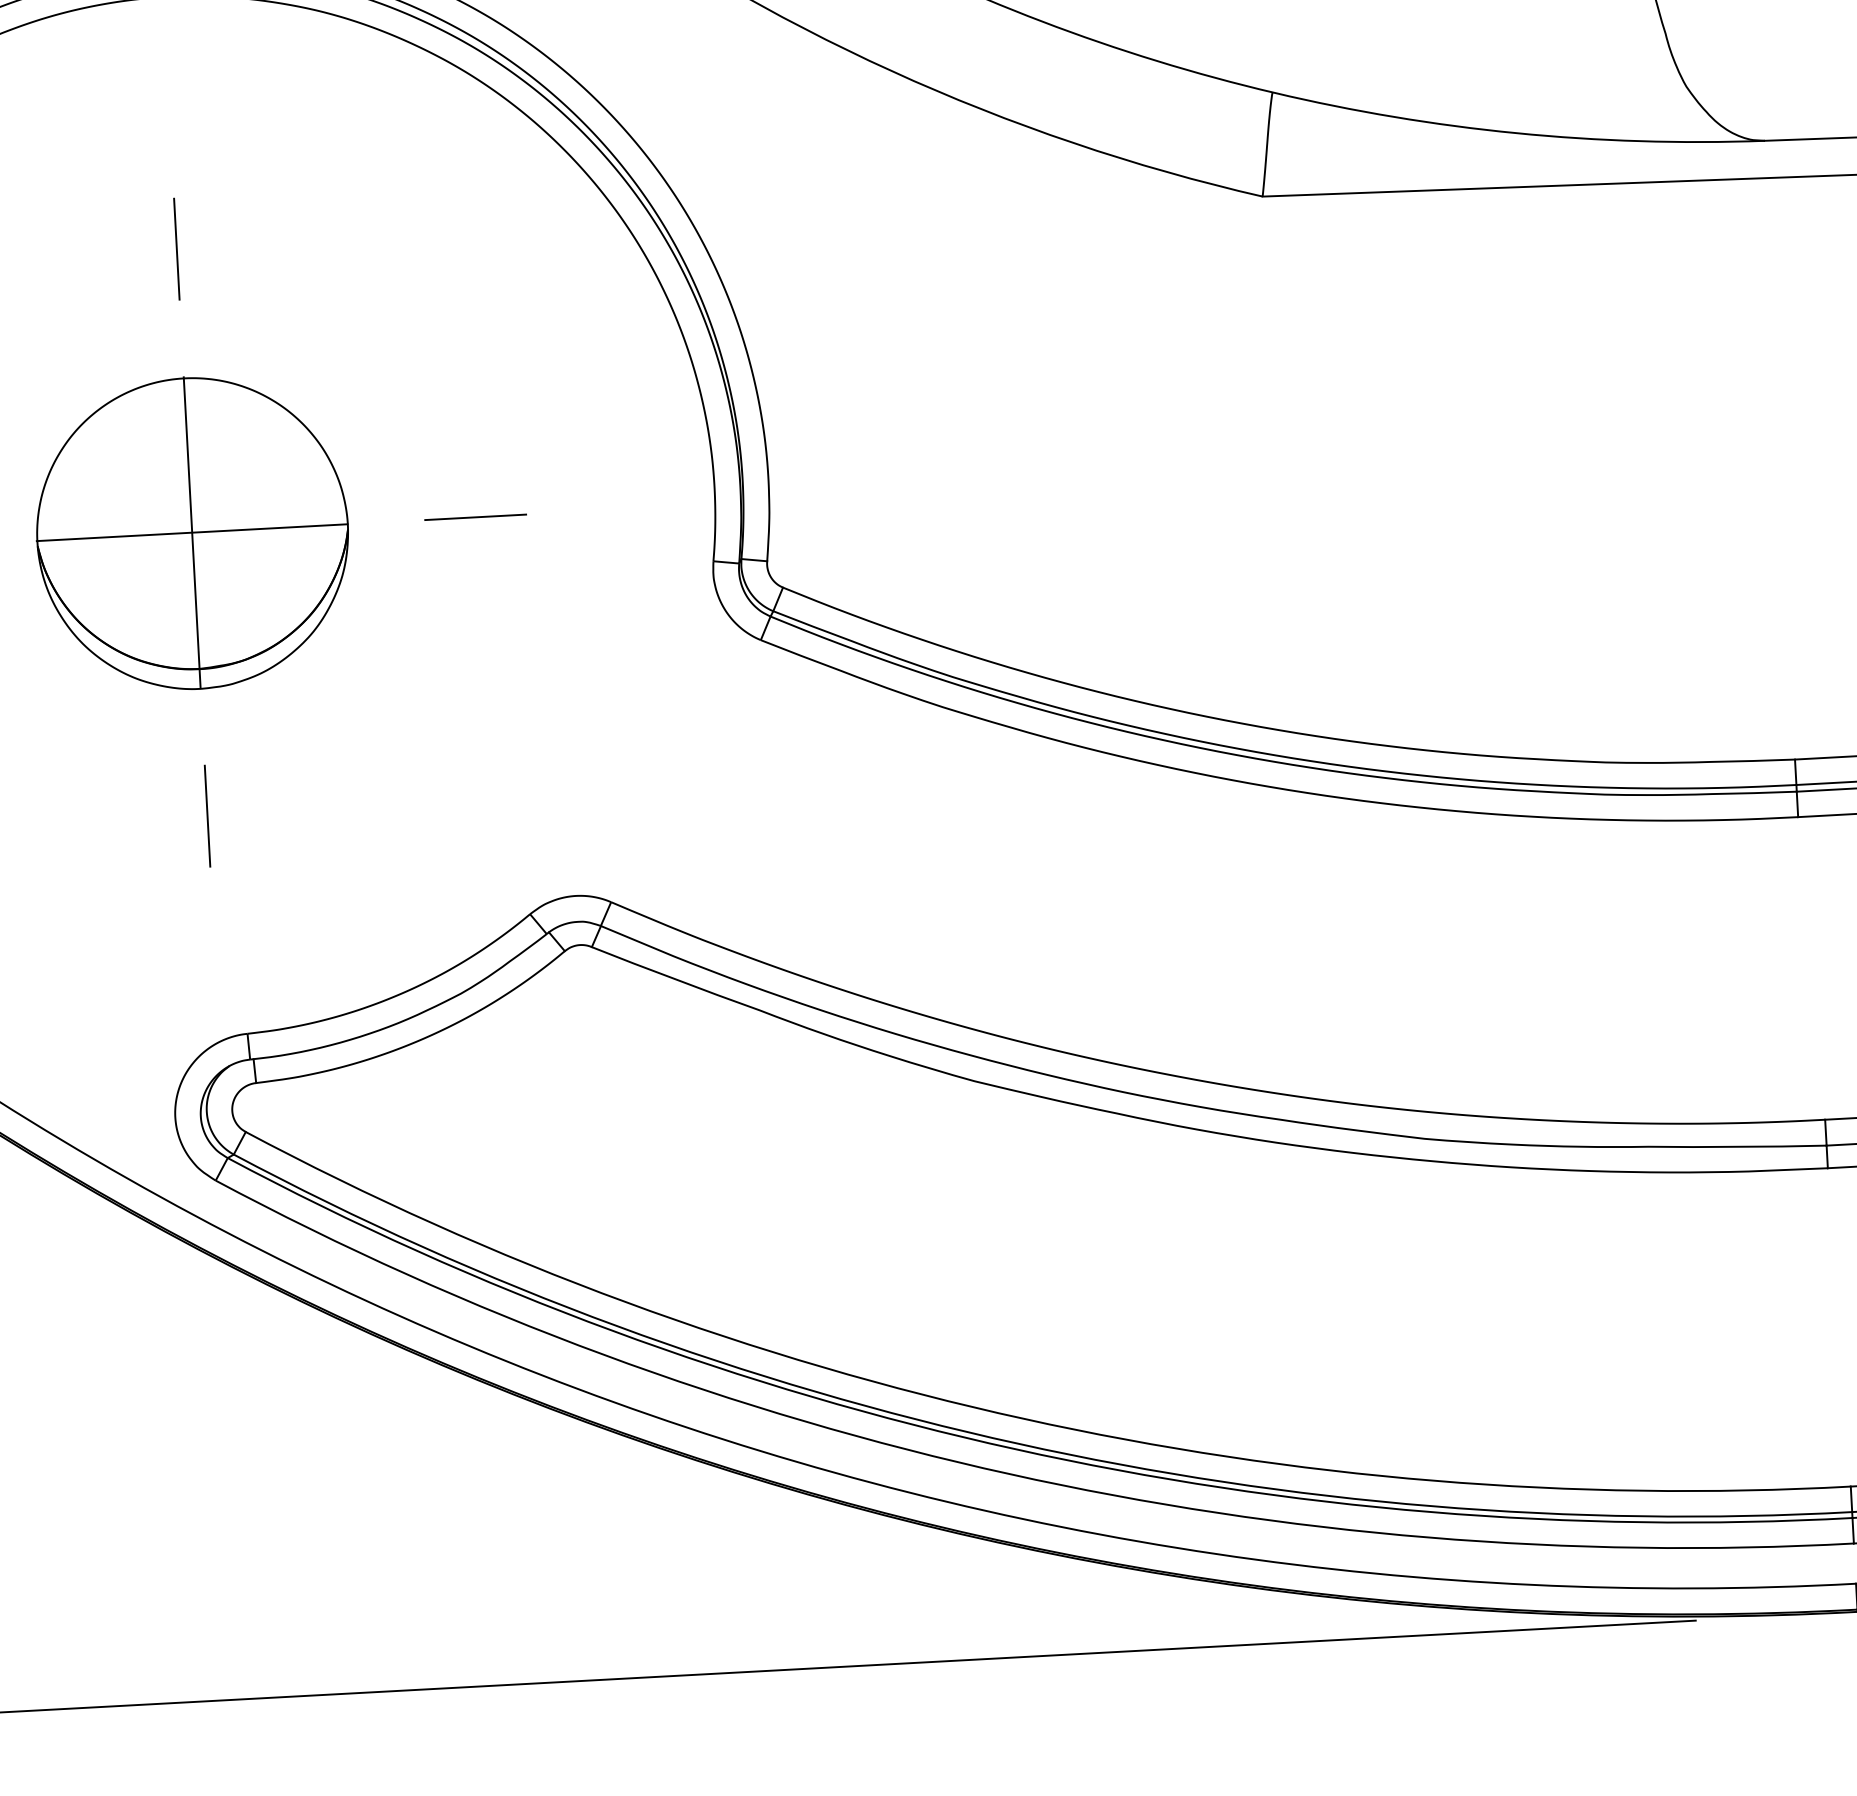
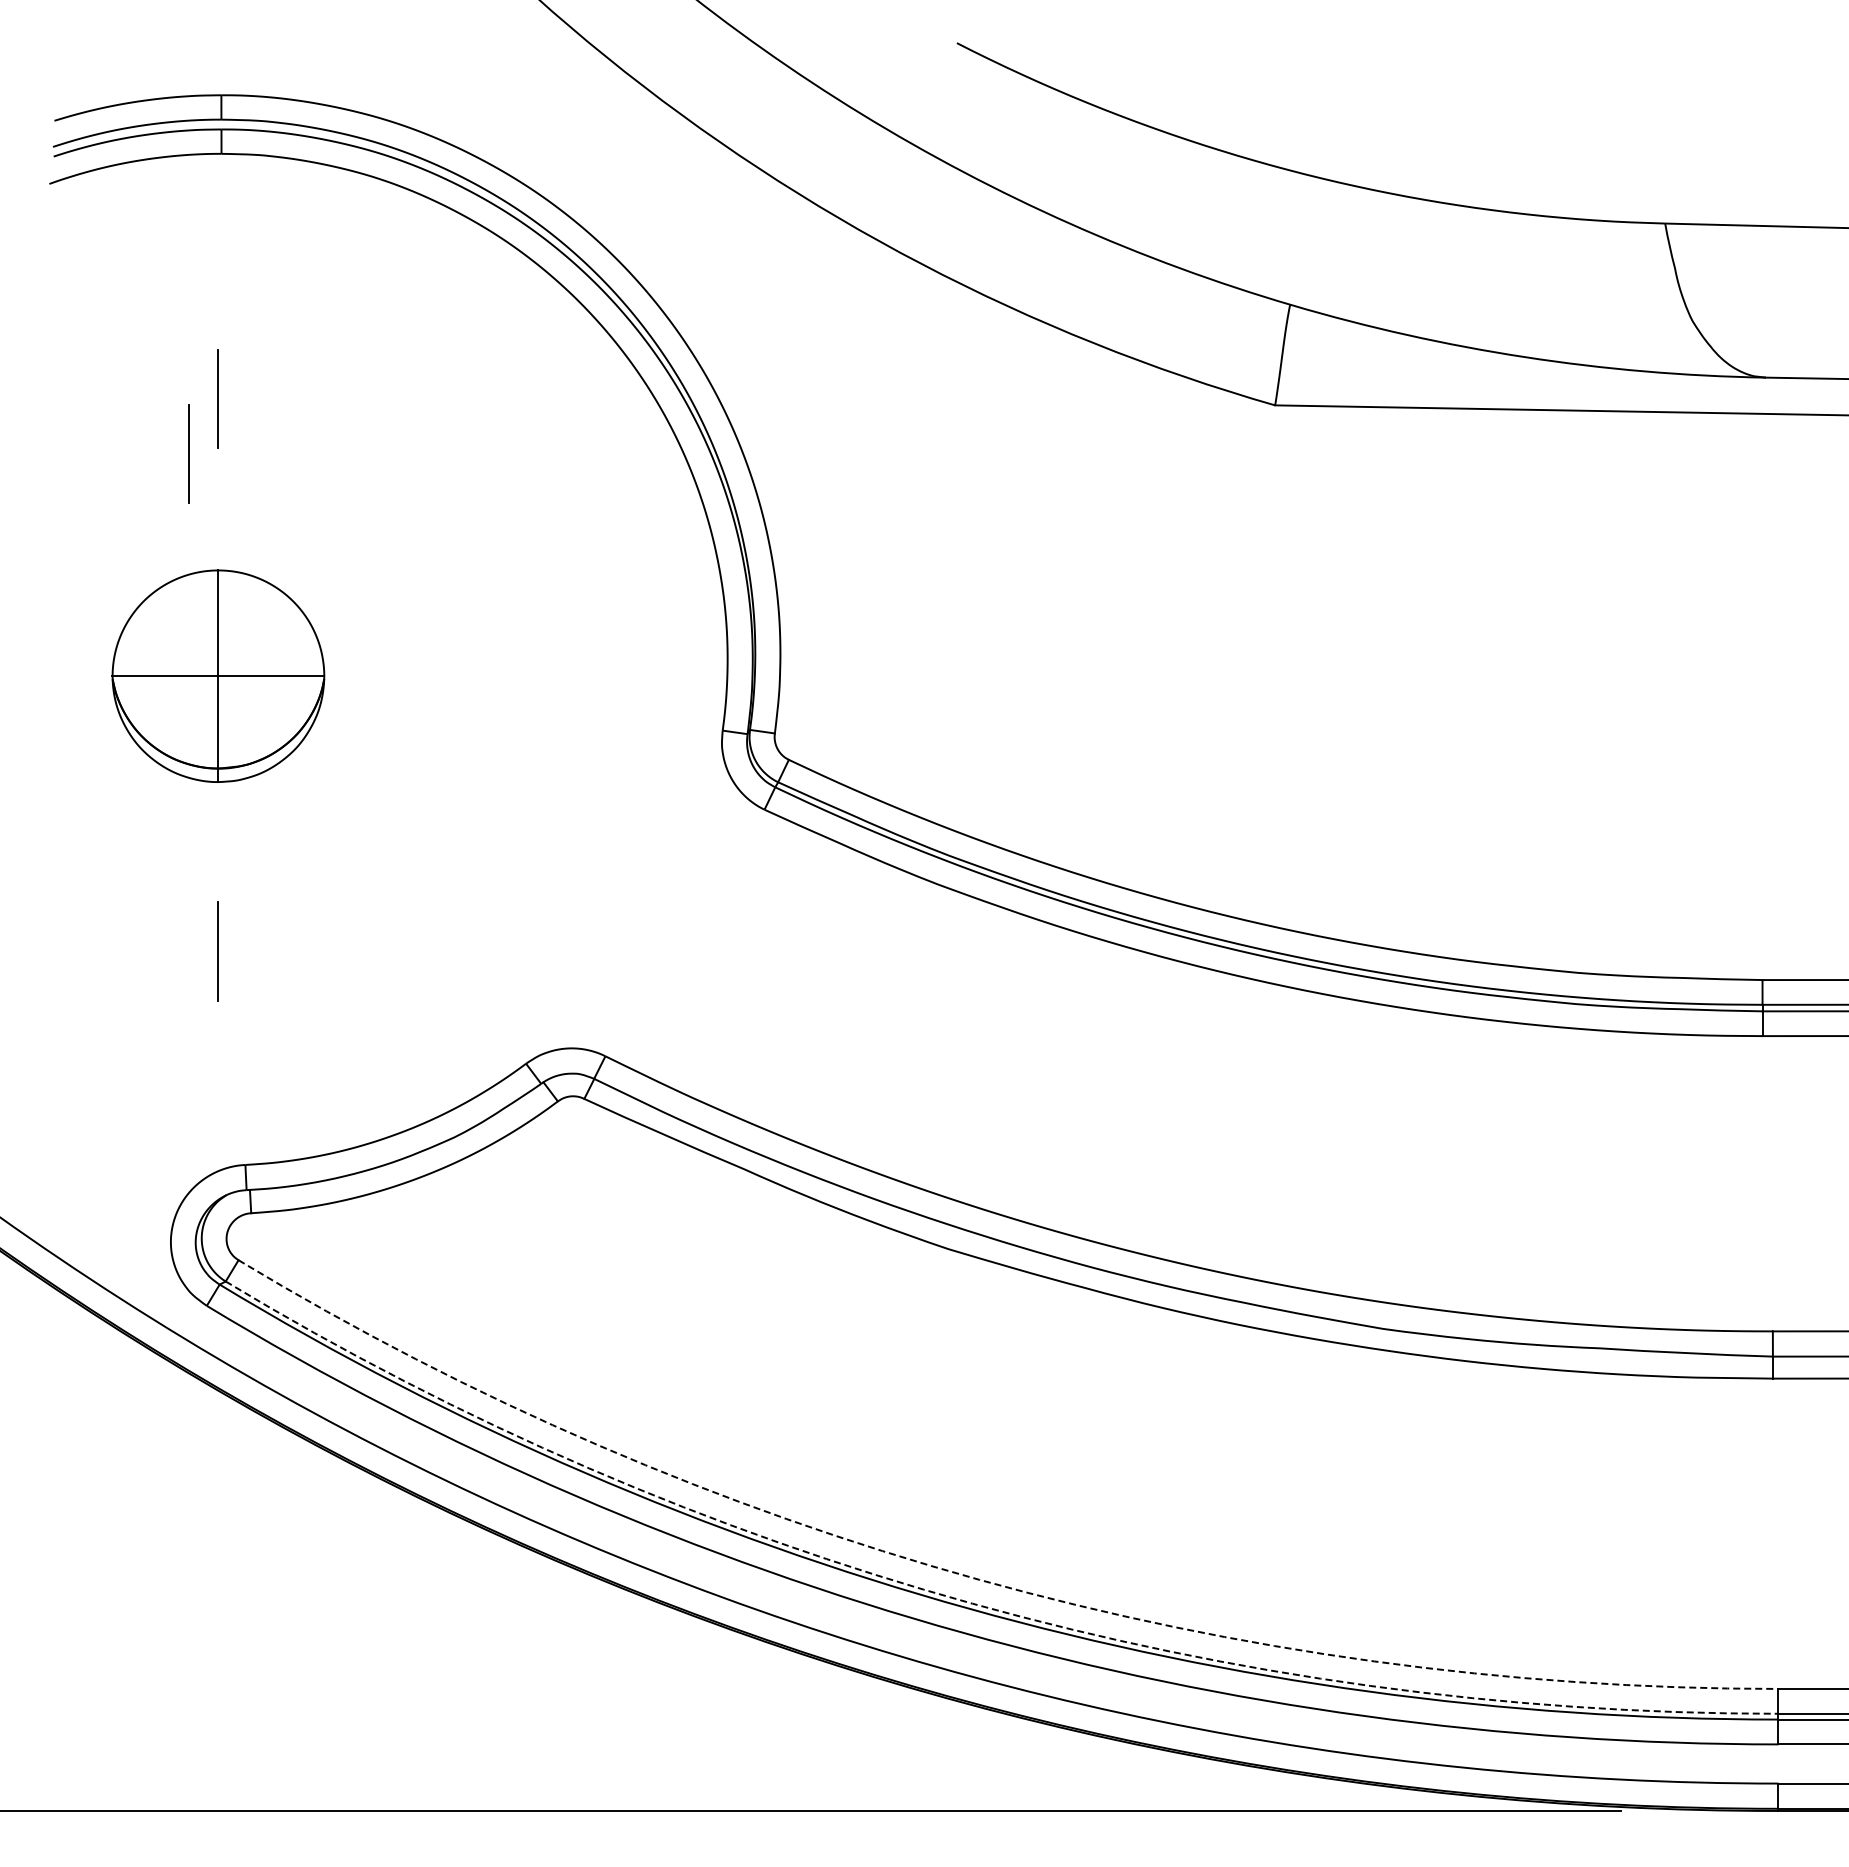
line: (149, 306) -> (188, 453), added
line: (476, 517) -> (494, 675), removed
part: (192, 532) -> (218, 675), size x0.7
arc: (1024, 1418) -> (979, 1579), solid -> dashed
arc: (1018, 1443) -> (972, 1603), solid -> dashed

